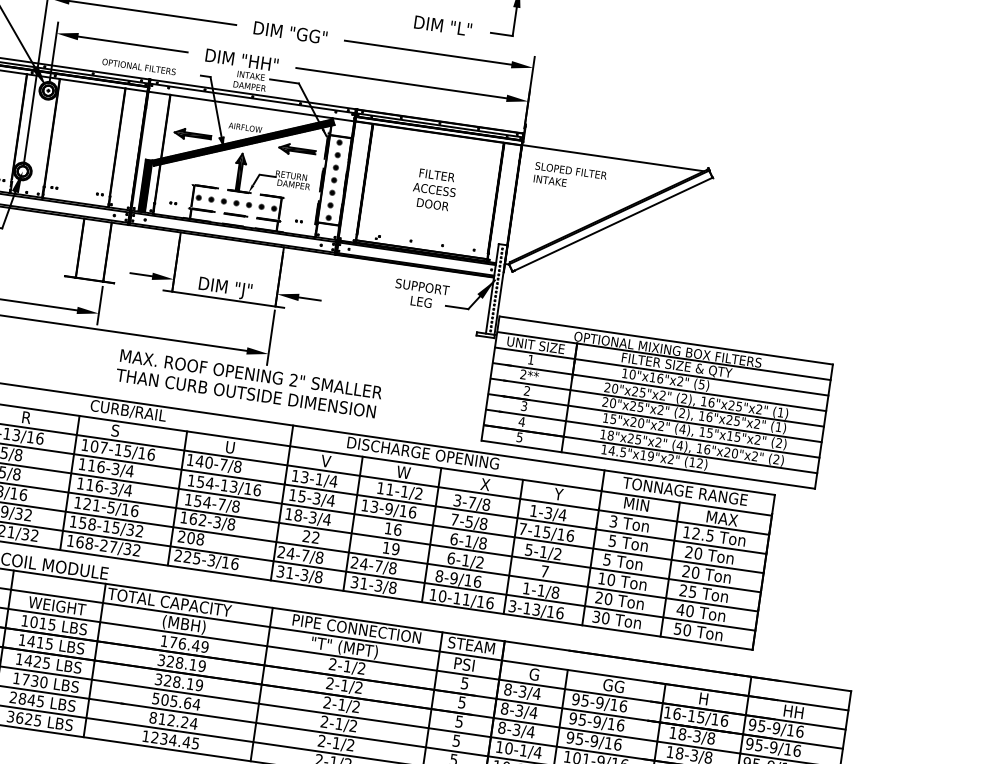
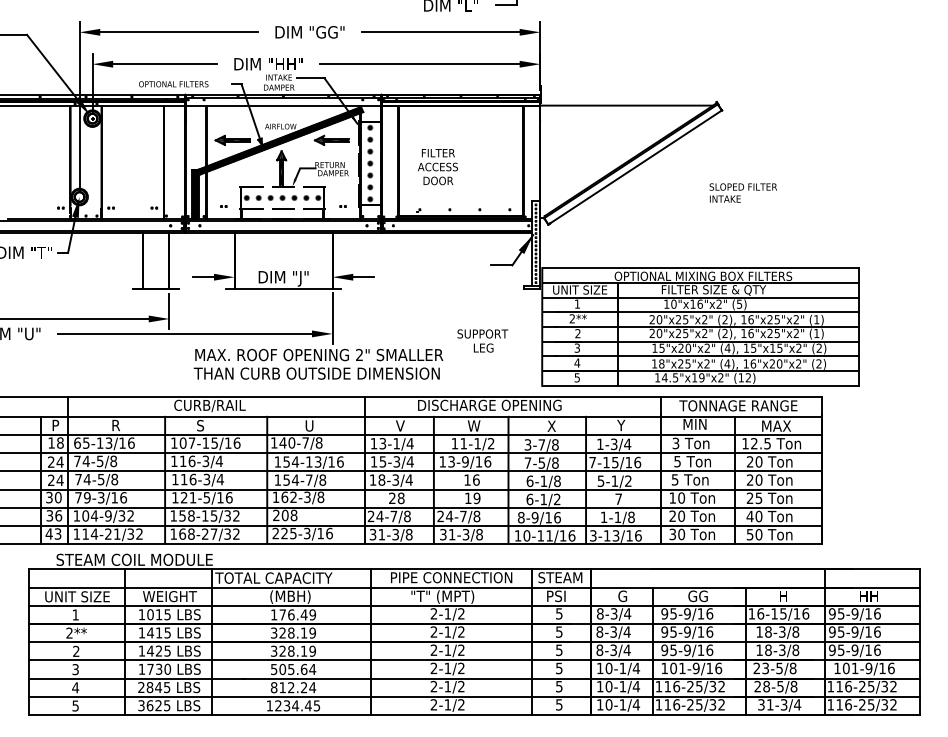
text: (569, 176) -> (742, 192), moved
text: (434, 190) -> (437, 167), moved
text: (421, 293) -> (482, 340), moved
text: (315, 537) -> (400, 498), 22 -> 28

